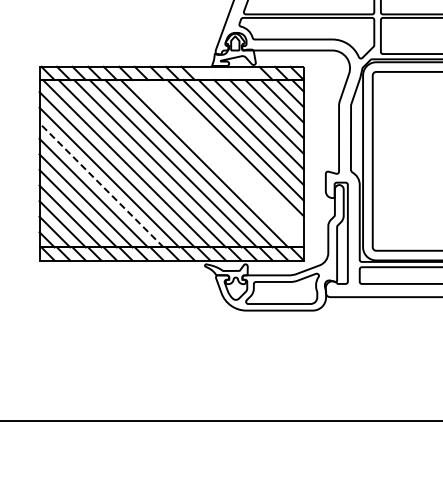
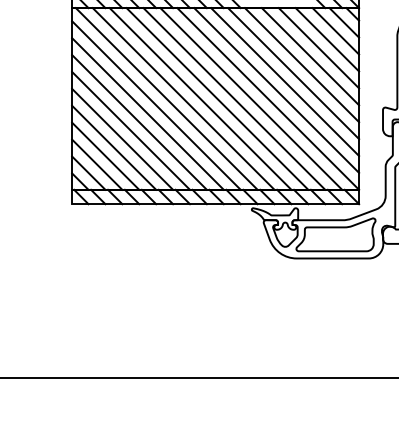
line: (227, 155) -> (276, 90), added
line: (219, 163) -> (267, 98), added
line: (101, 185) -> (139, 122), dashed -> solid

